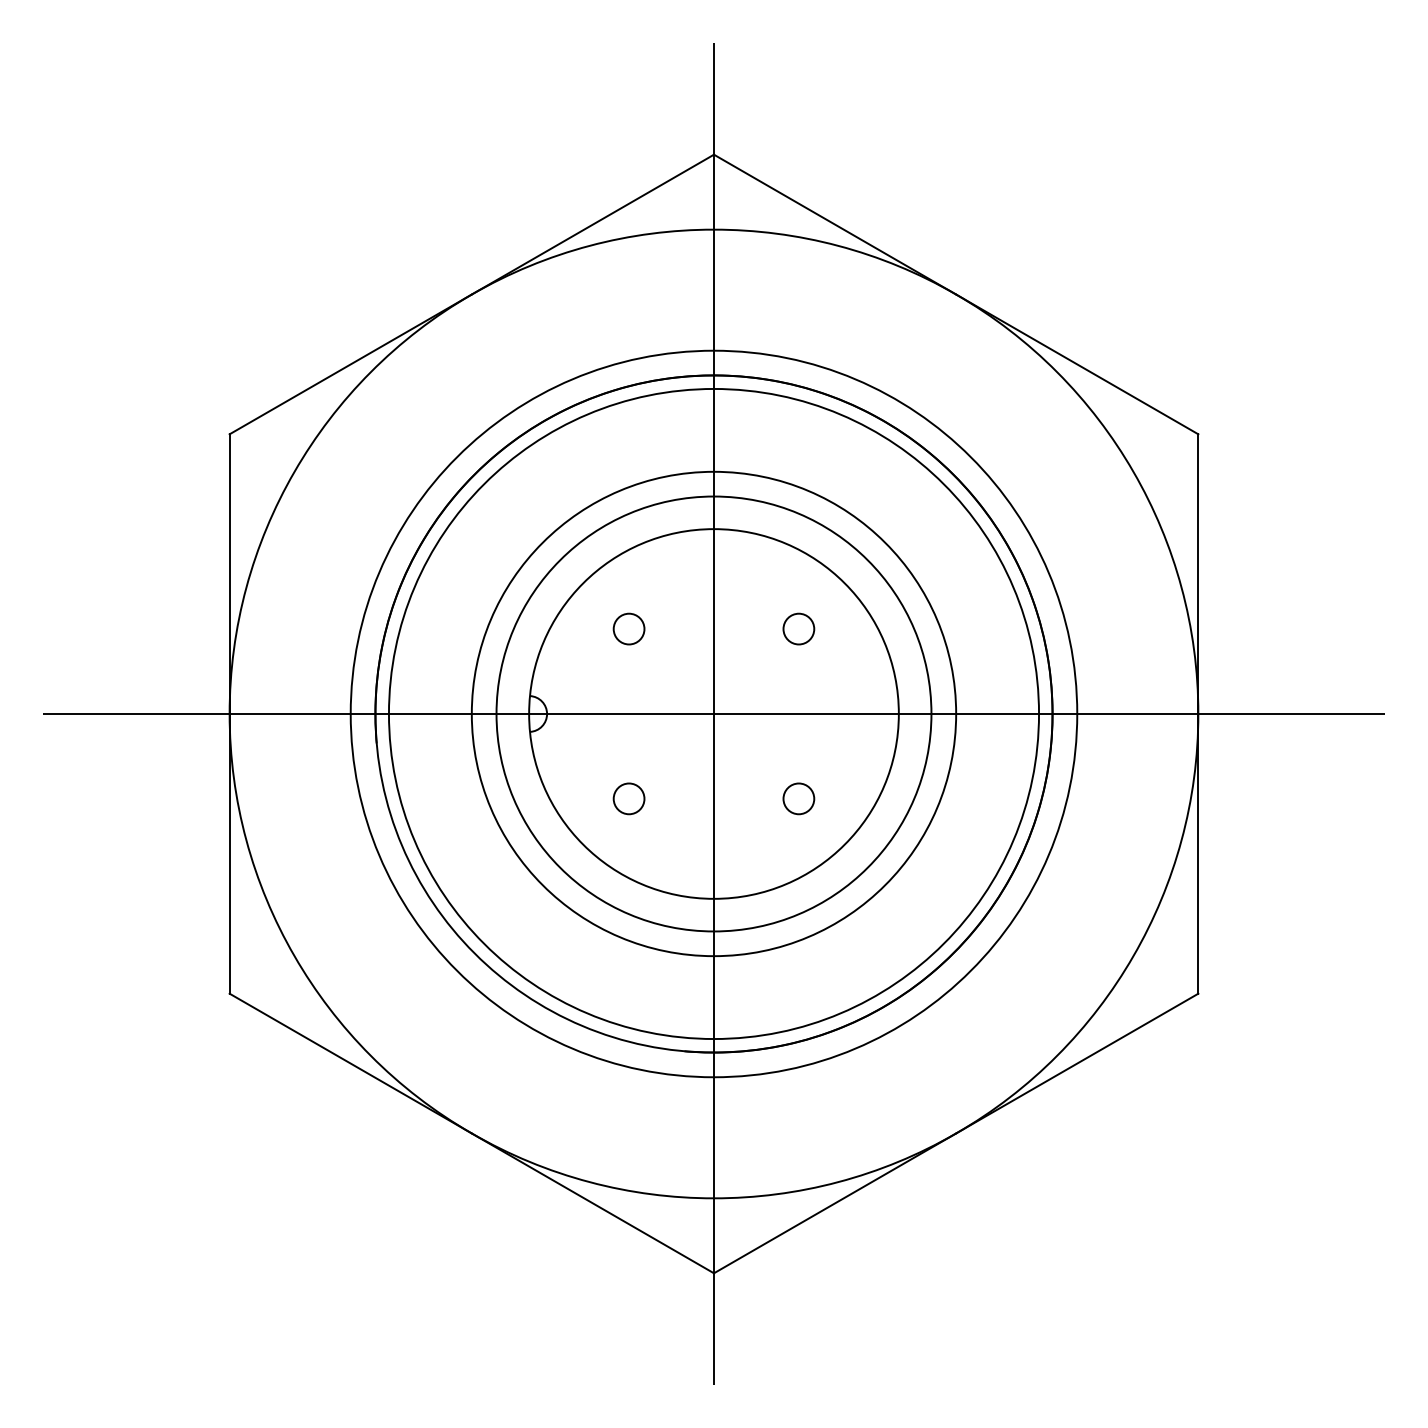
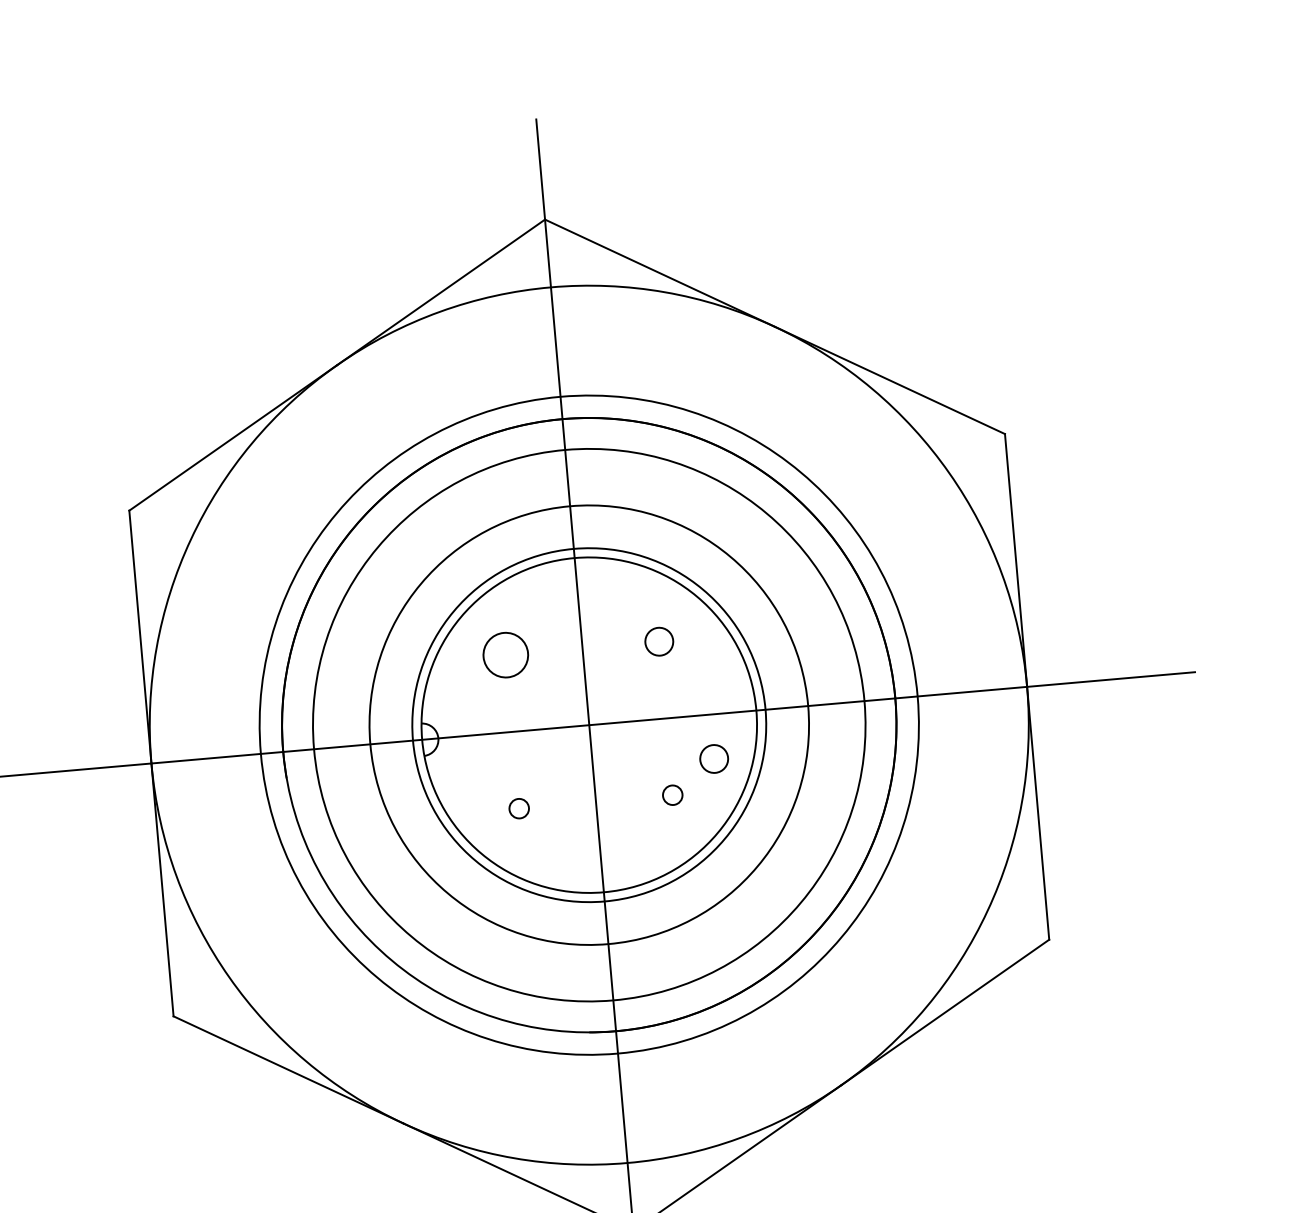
circle: (628, 628) -> (505, 654), size x1.6
circle: (713, 713) -> (588, 724), size x0.6
circle: (713, 713) -> (588, 724), size x1.4
circle: (847, 762) -> (713, 758), added
circle: (628, 798) -> (518, 808), size x0.7
circle: (798, 798) -> (672, 794), size x0.7

